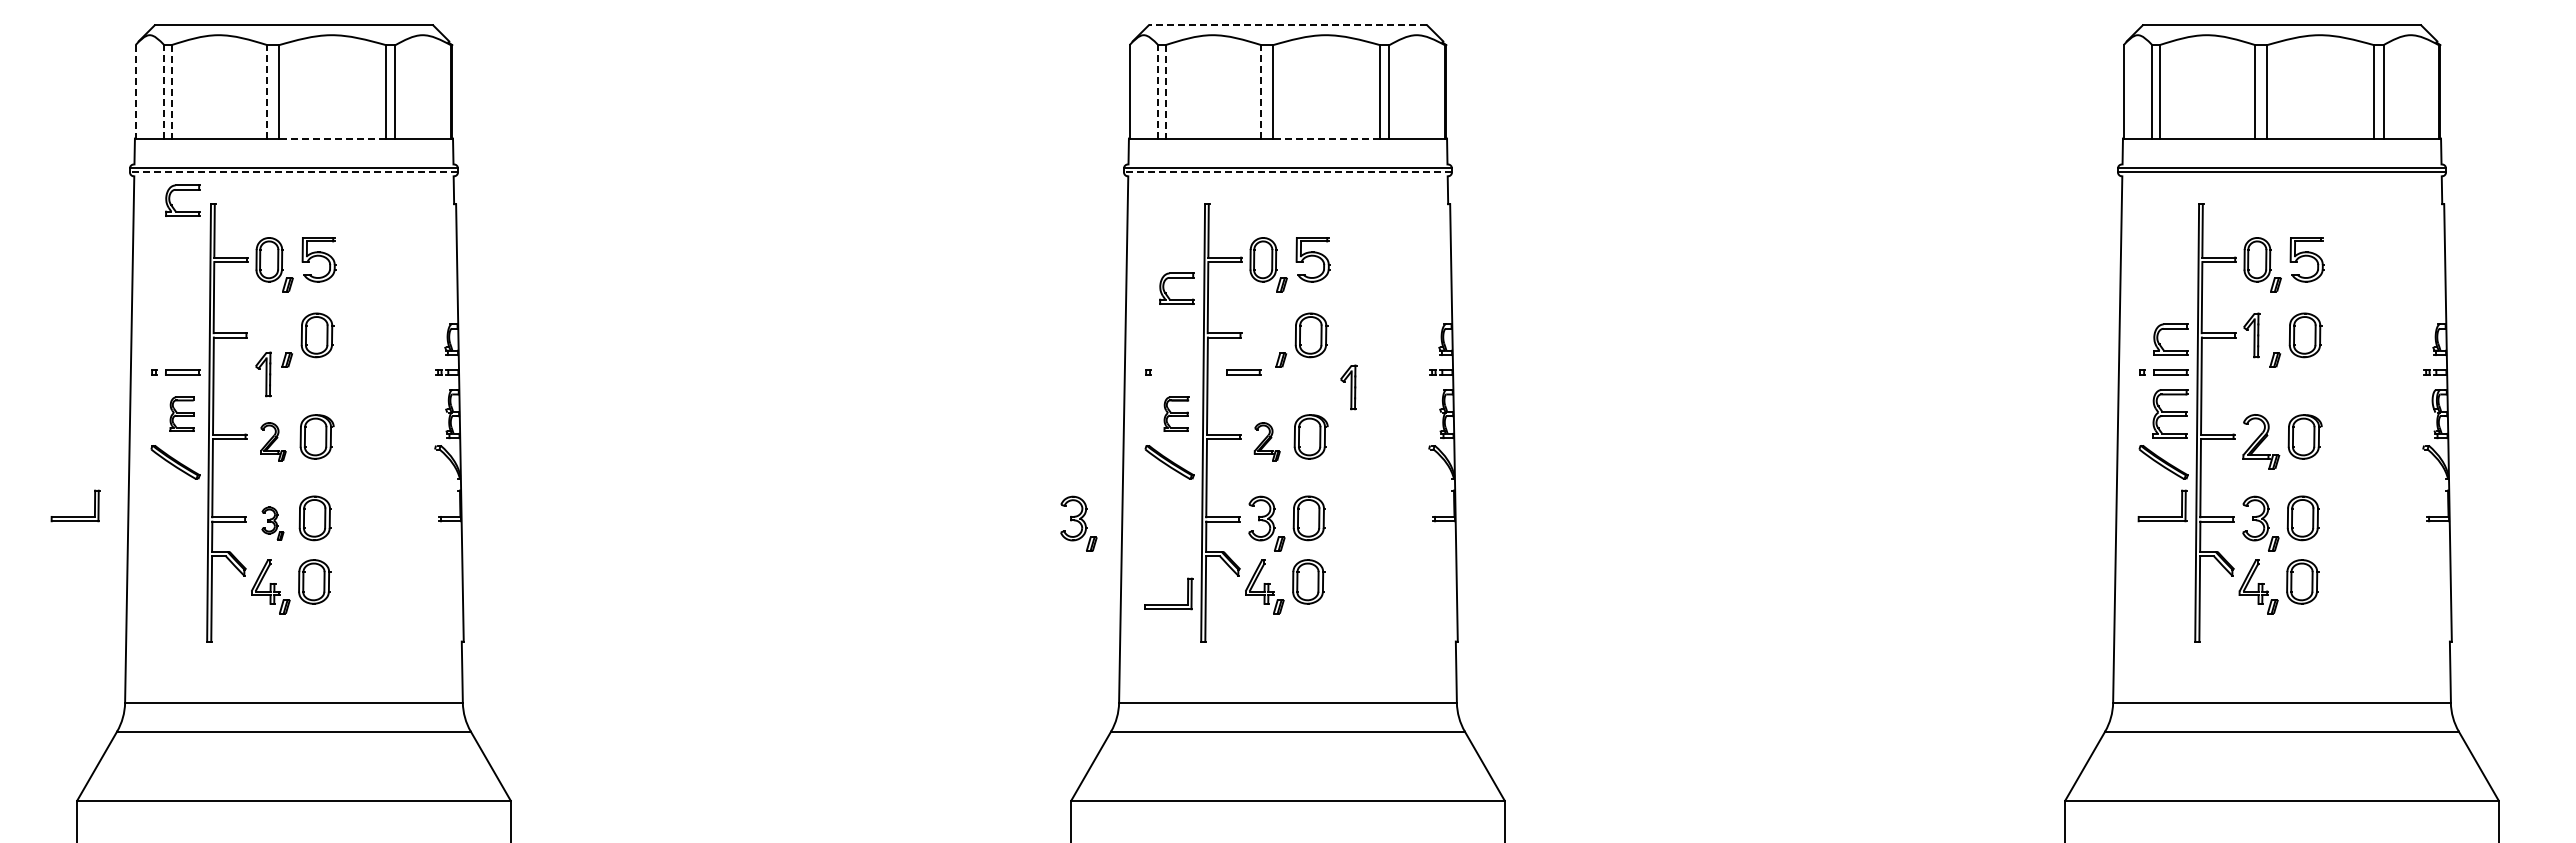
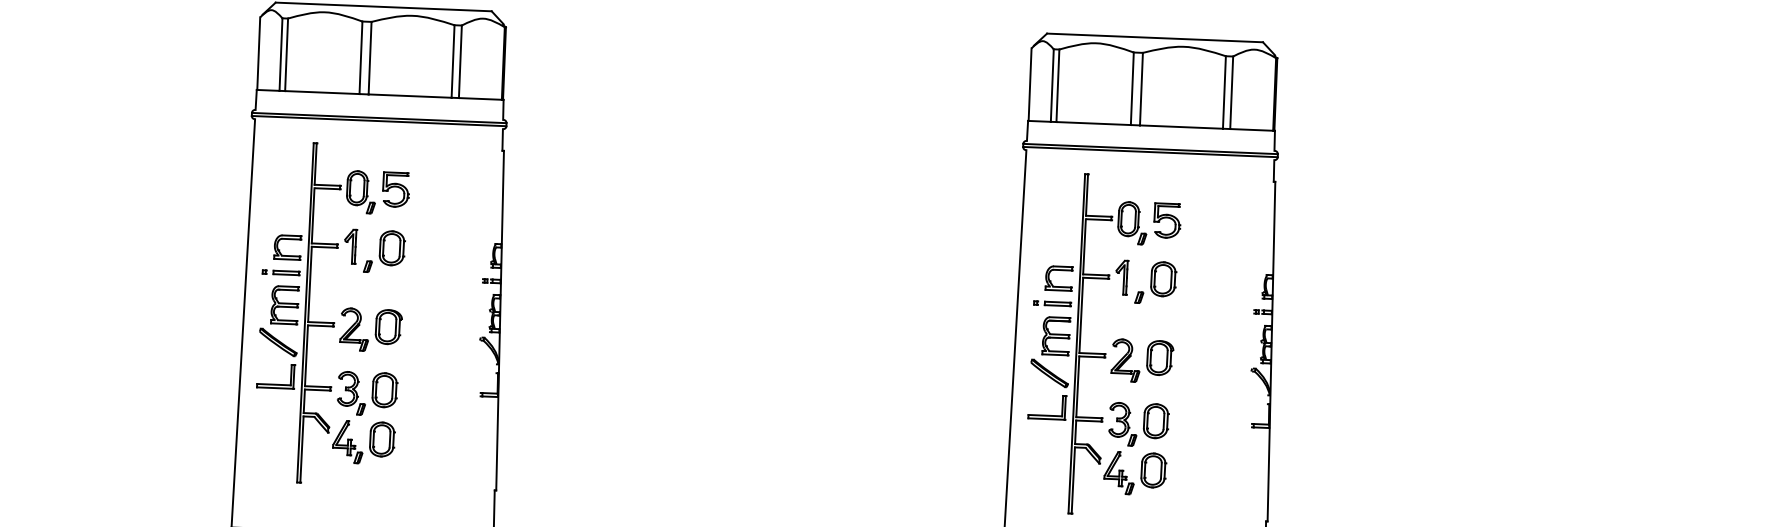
line: (1287, 25) -> (1154, 38), dashed -> solid
line: (135, 91) -> (258, 53), dashed -> solid
line: (164, 91) -> (281, 54), dashed -> solid
line: (171, 91) -> (286, 54), dashed -> solid
line: (267, 91) -> (361, 57), dashed -> solid
line: (1158, 91) -> (1052, 85), dashed -> solid
line: (1165, 91) -> (1057, 85), dashed -> solid
line: (1261, 91) -> (1132, 88), dashed -> solid
line: (332, 138) -> (410, 96), dashed -> solid
line: (1326, 138) -> (1181, 127), dashed -> solid
line: (293, 172) -> (378, 121), dashed -> solid
line: (1287, 172) -> (1150, 152), dashed -> solid
part: (182, 190) -> (287, 239), moved
part: (1176, 278) -> (1059, 270), moved
part: (1243, 372) -> (1057, 303), moved
part: (263, 374) -> (350, 246), moved
part: (1348, 387) -> (1121, 277), moved
part: (182, 414) -> (285, 305), size x1.43
part: (1176, 414) -> (1056, 336), size x1.43
part: (273, 441) -> (354, 329), size x1.43
part: (1267, 441) -> (1126, 360), size x1.43
part: (75, 516) -> (275, 384), moved
part: (272, 523) -> (351, 392), size x1.67
part: (1078, 523) -> (976, 418), removed
part: (1168, 604) -> (1047, 415), moved

